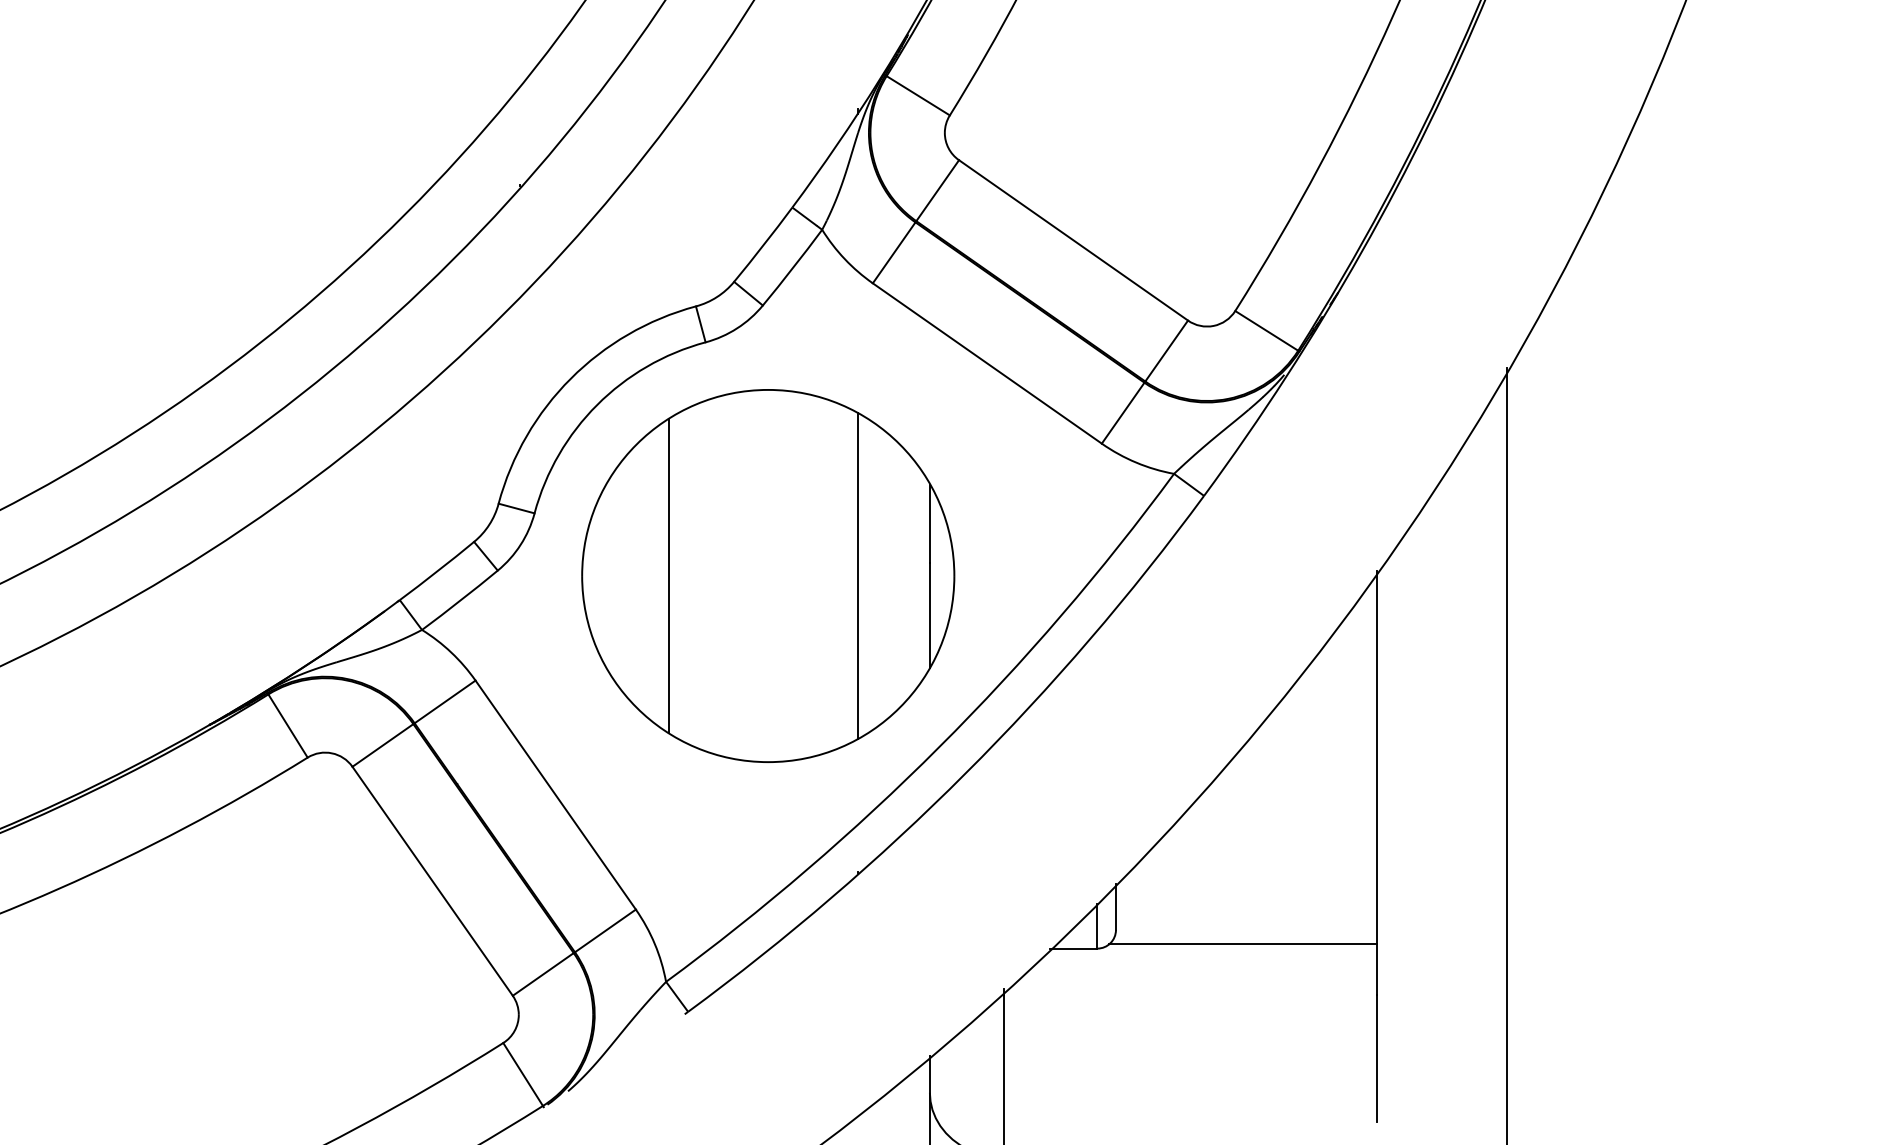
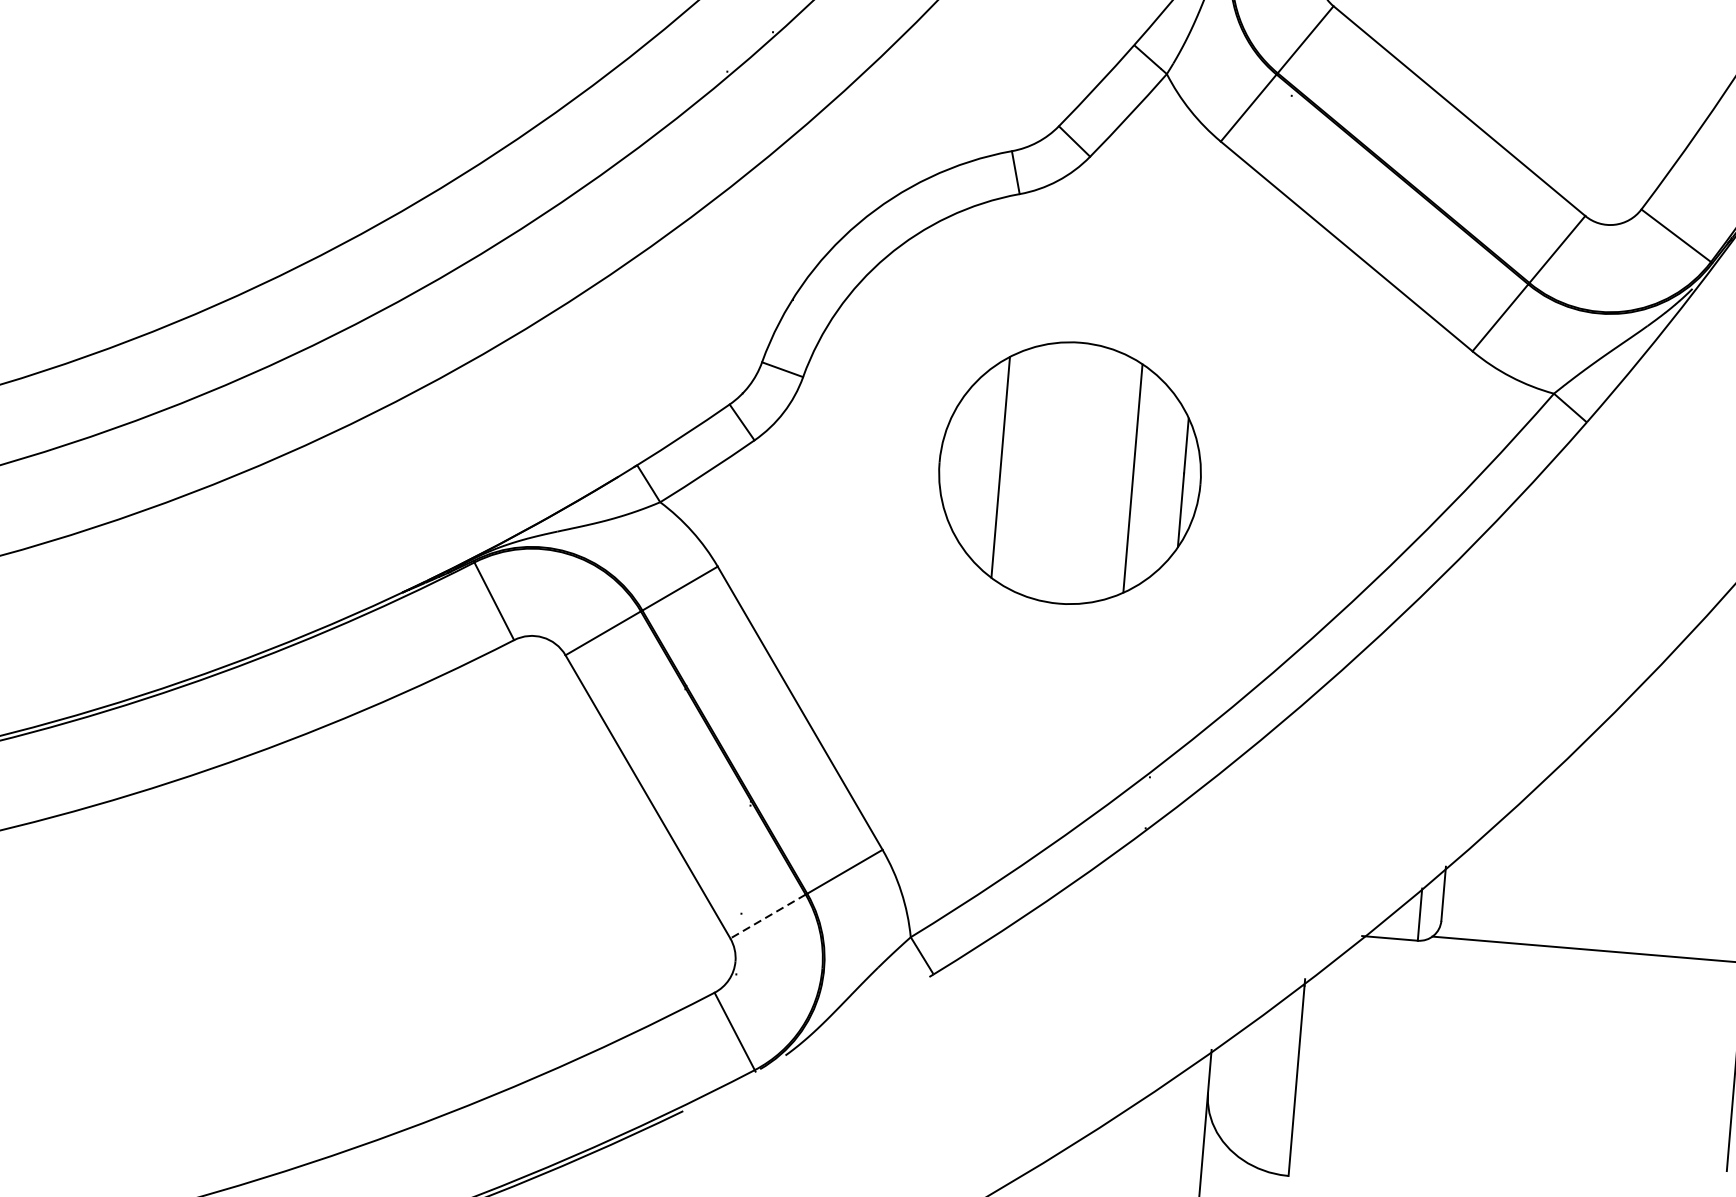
part: (768, 575) -> (1070, 472), size x0.6
line: (542, 974) -> (767, 916), solid -> dashed

